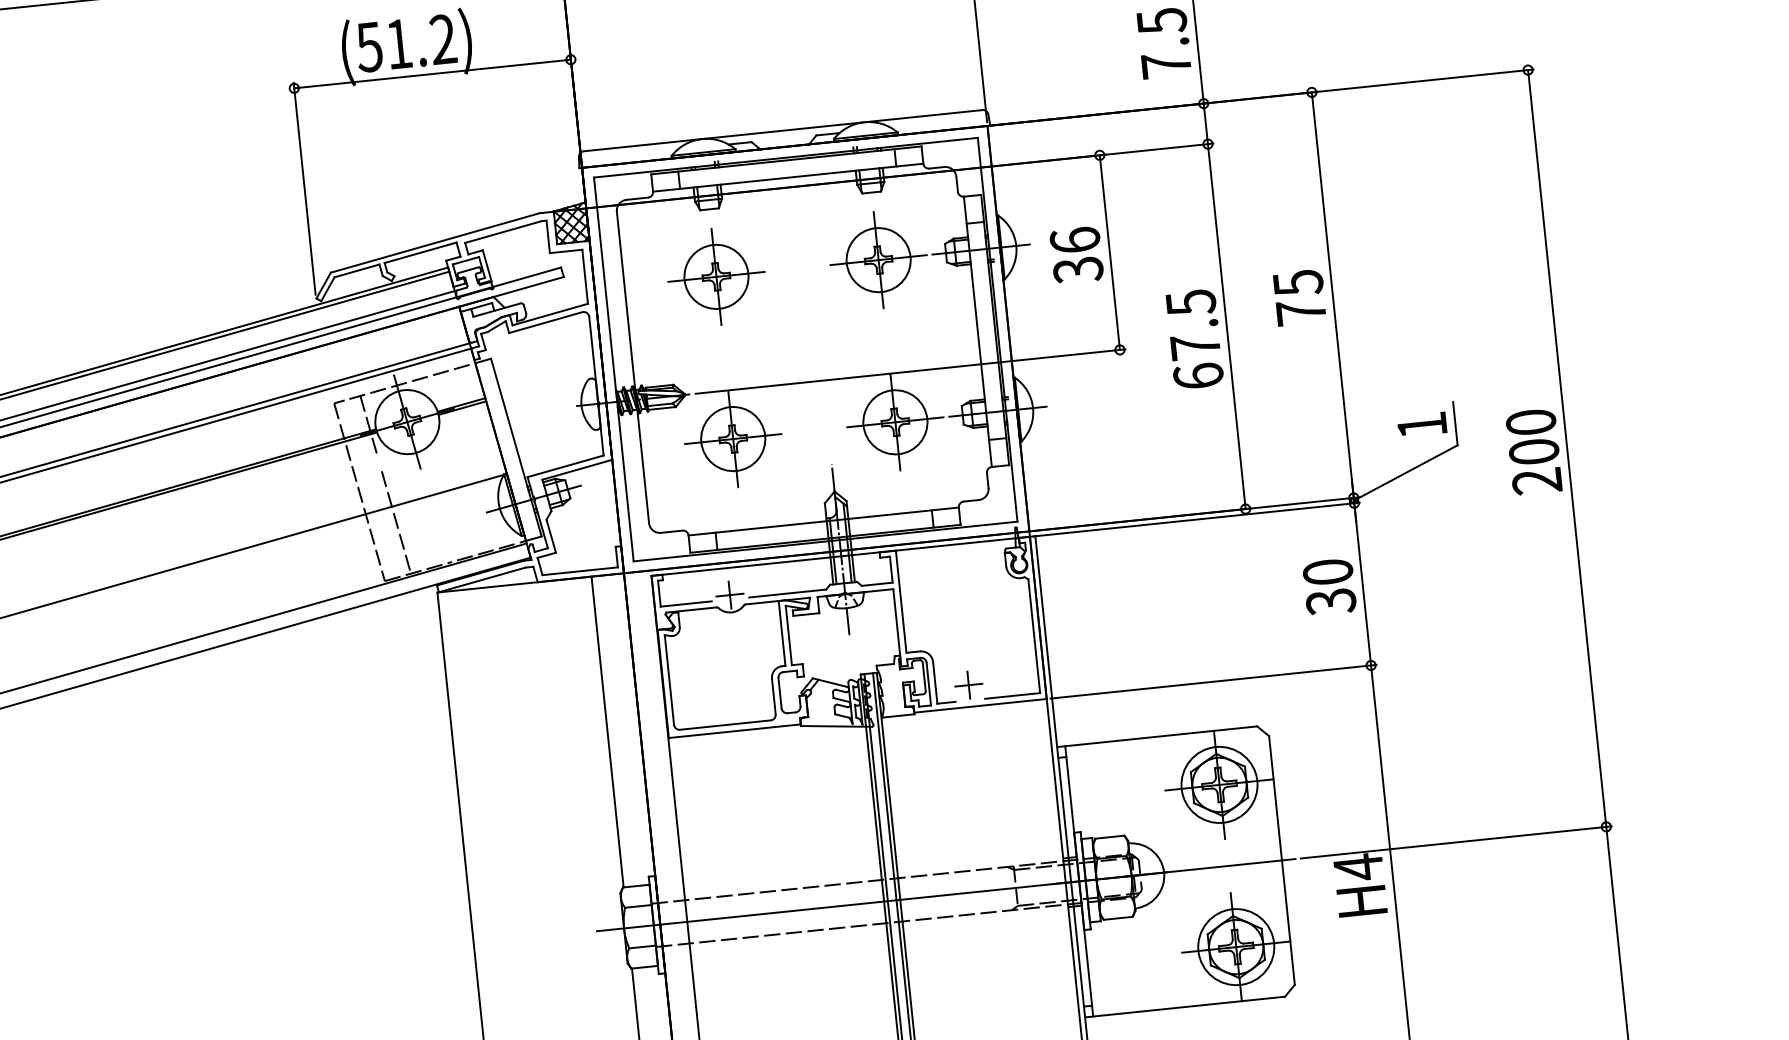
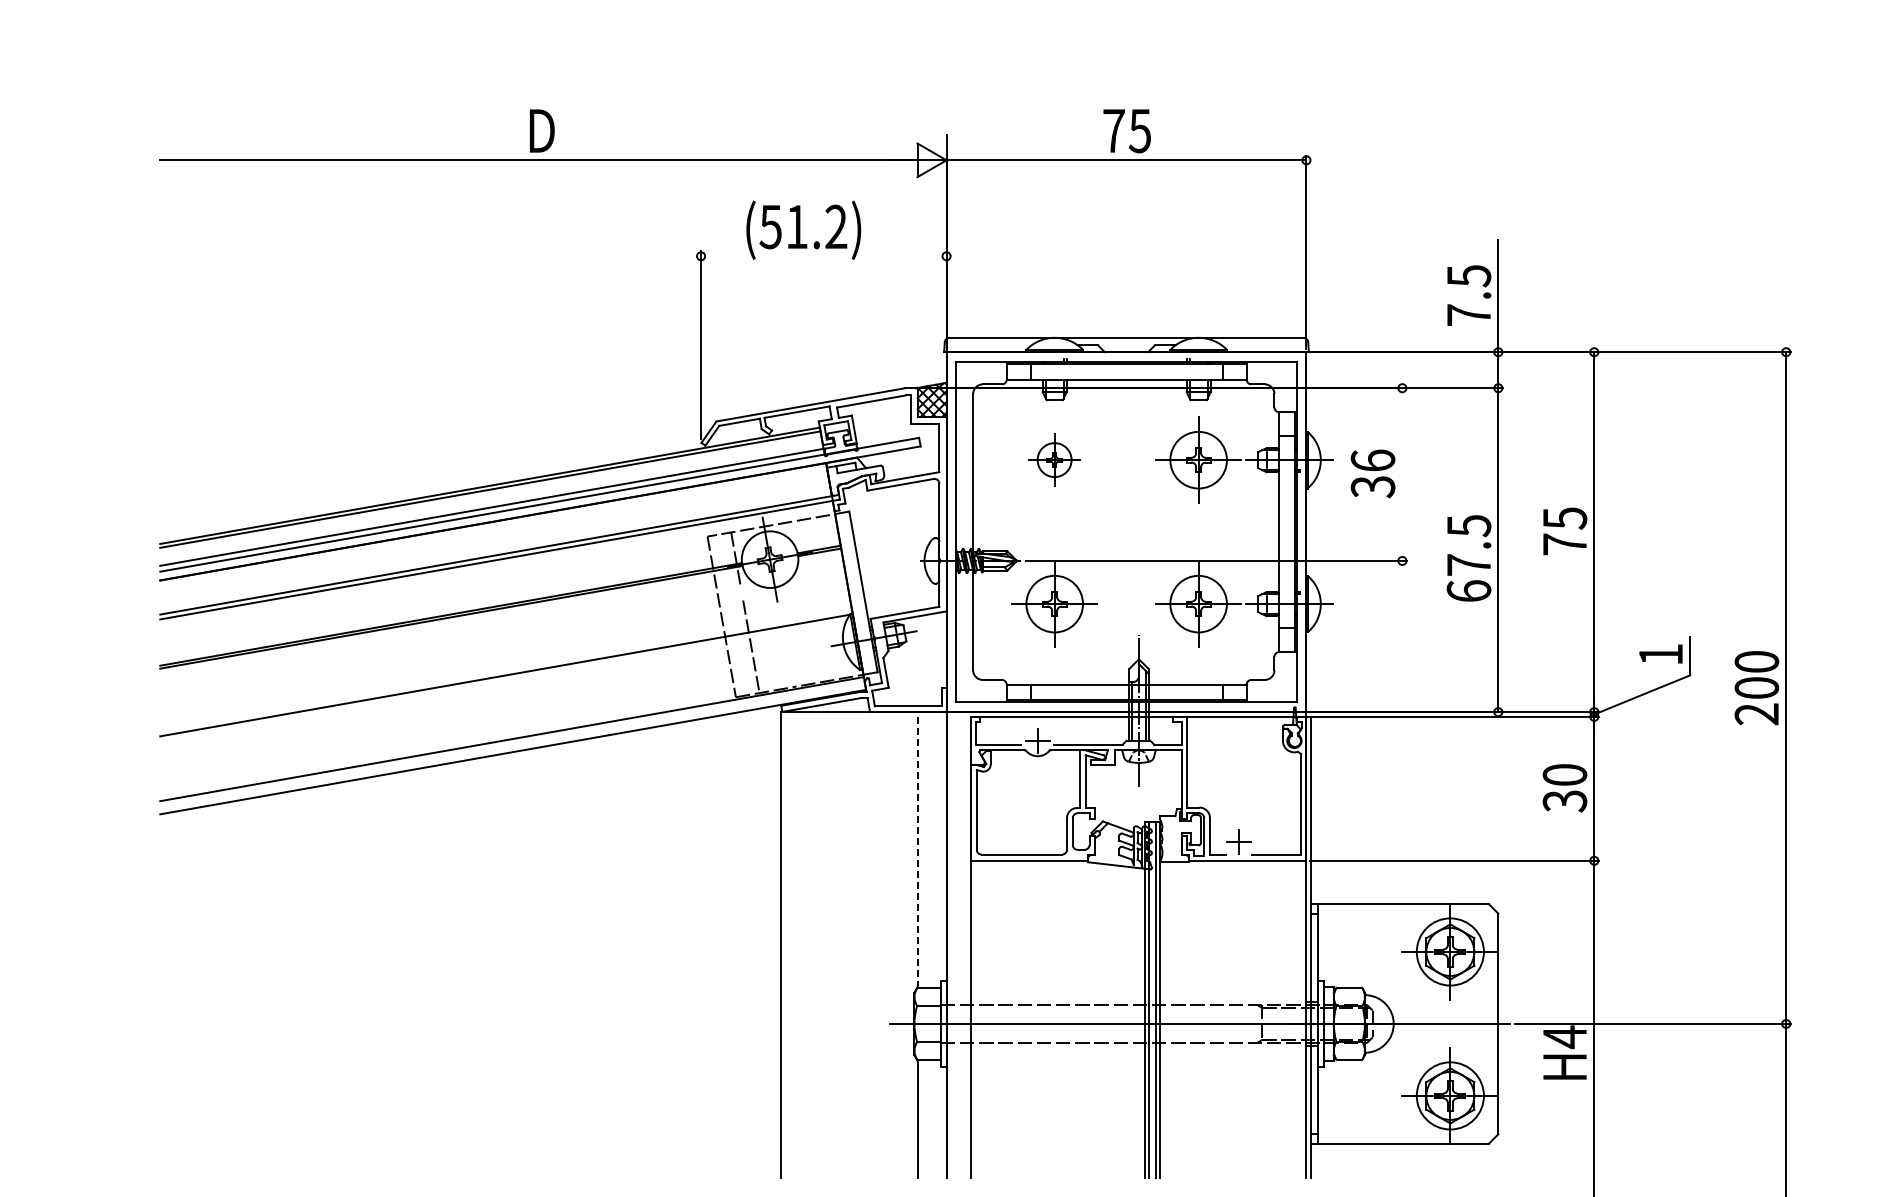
line: (432, 74) -> (823, 256), removed
line: (1110, 252) -> (1402, 474), removed
part: (716, 276) -> (1054, 459), size x0.6
line: (607, 732) -> (917, 850), solid -> dashed

